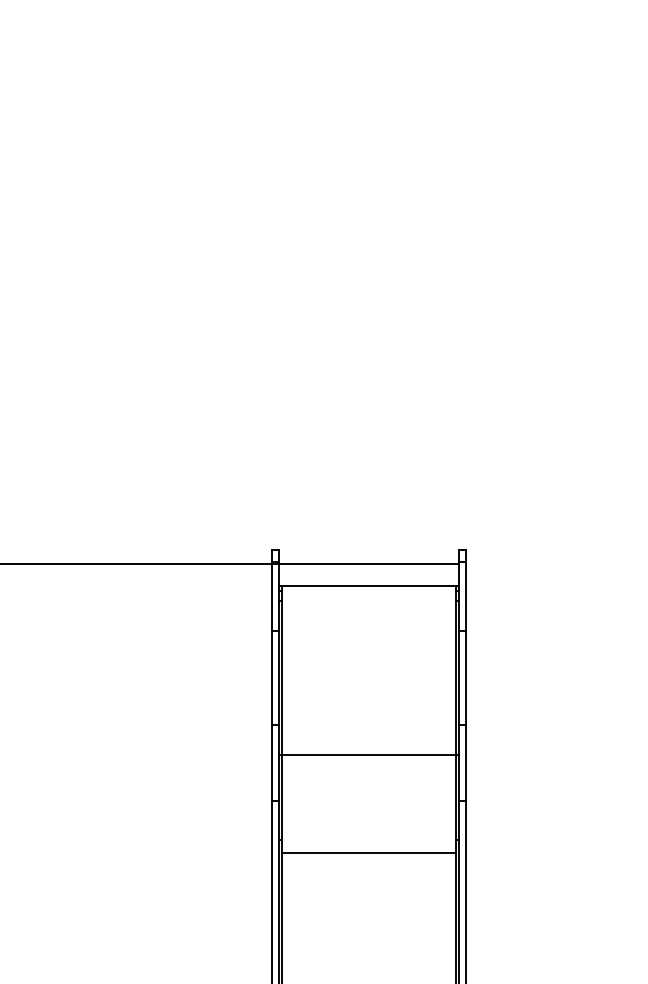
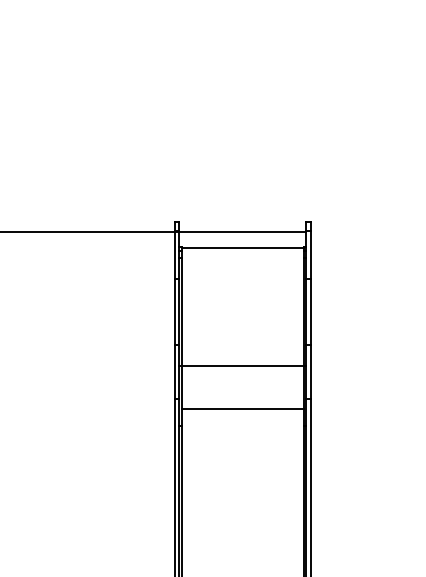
line: (368, 852) -> (242, 408), moved

